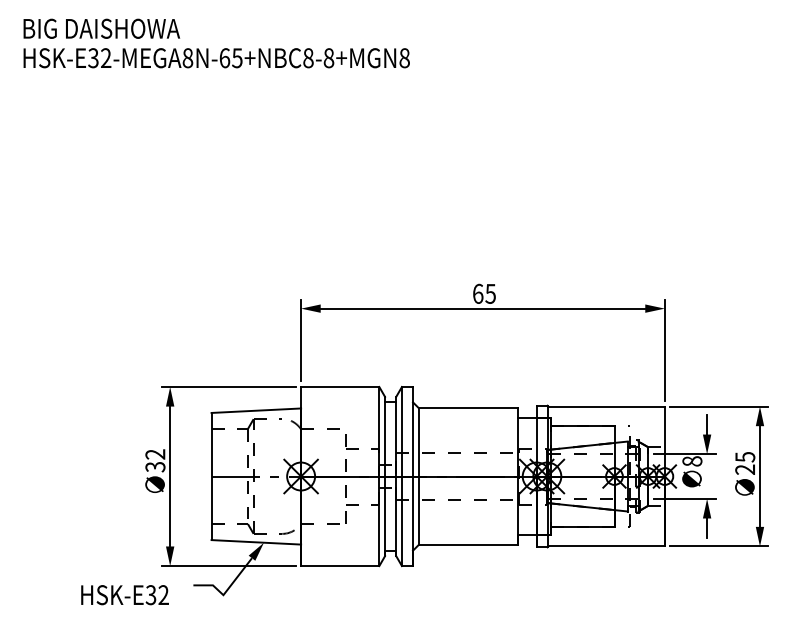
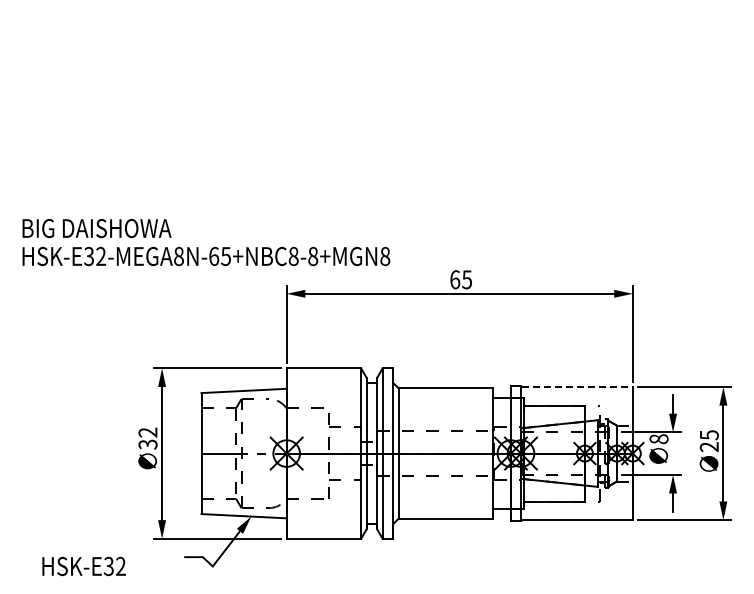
text: (216, 43) -> (206, 242), moved
line: (606, 407) -> (577, 387), solid -> dashed
text: (124, 594) -> (83, 565), moved

